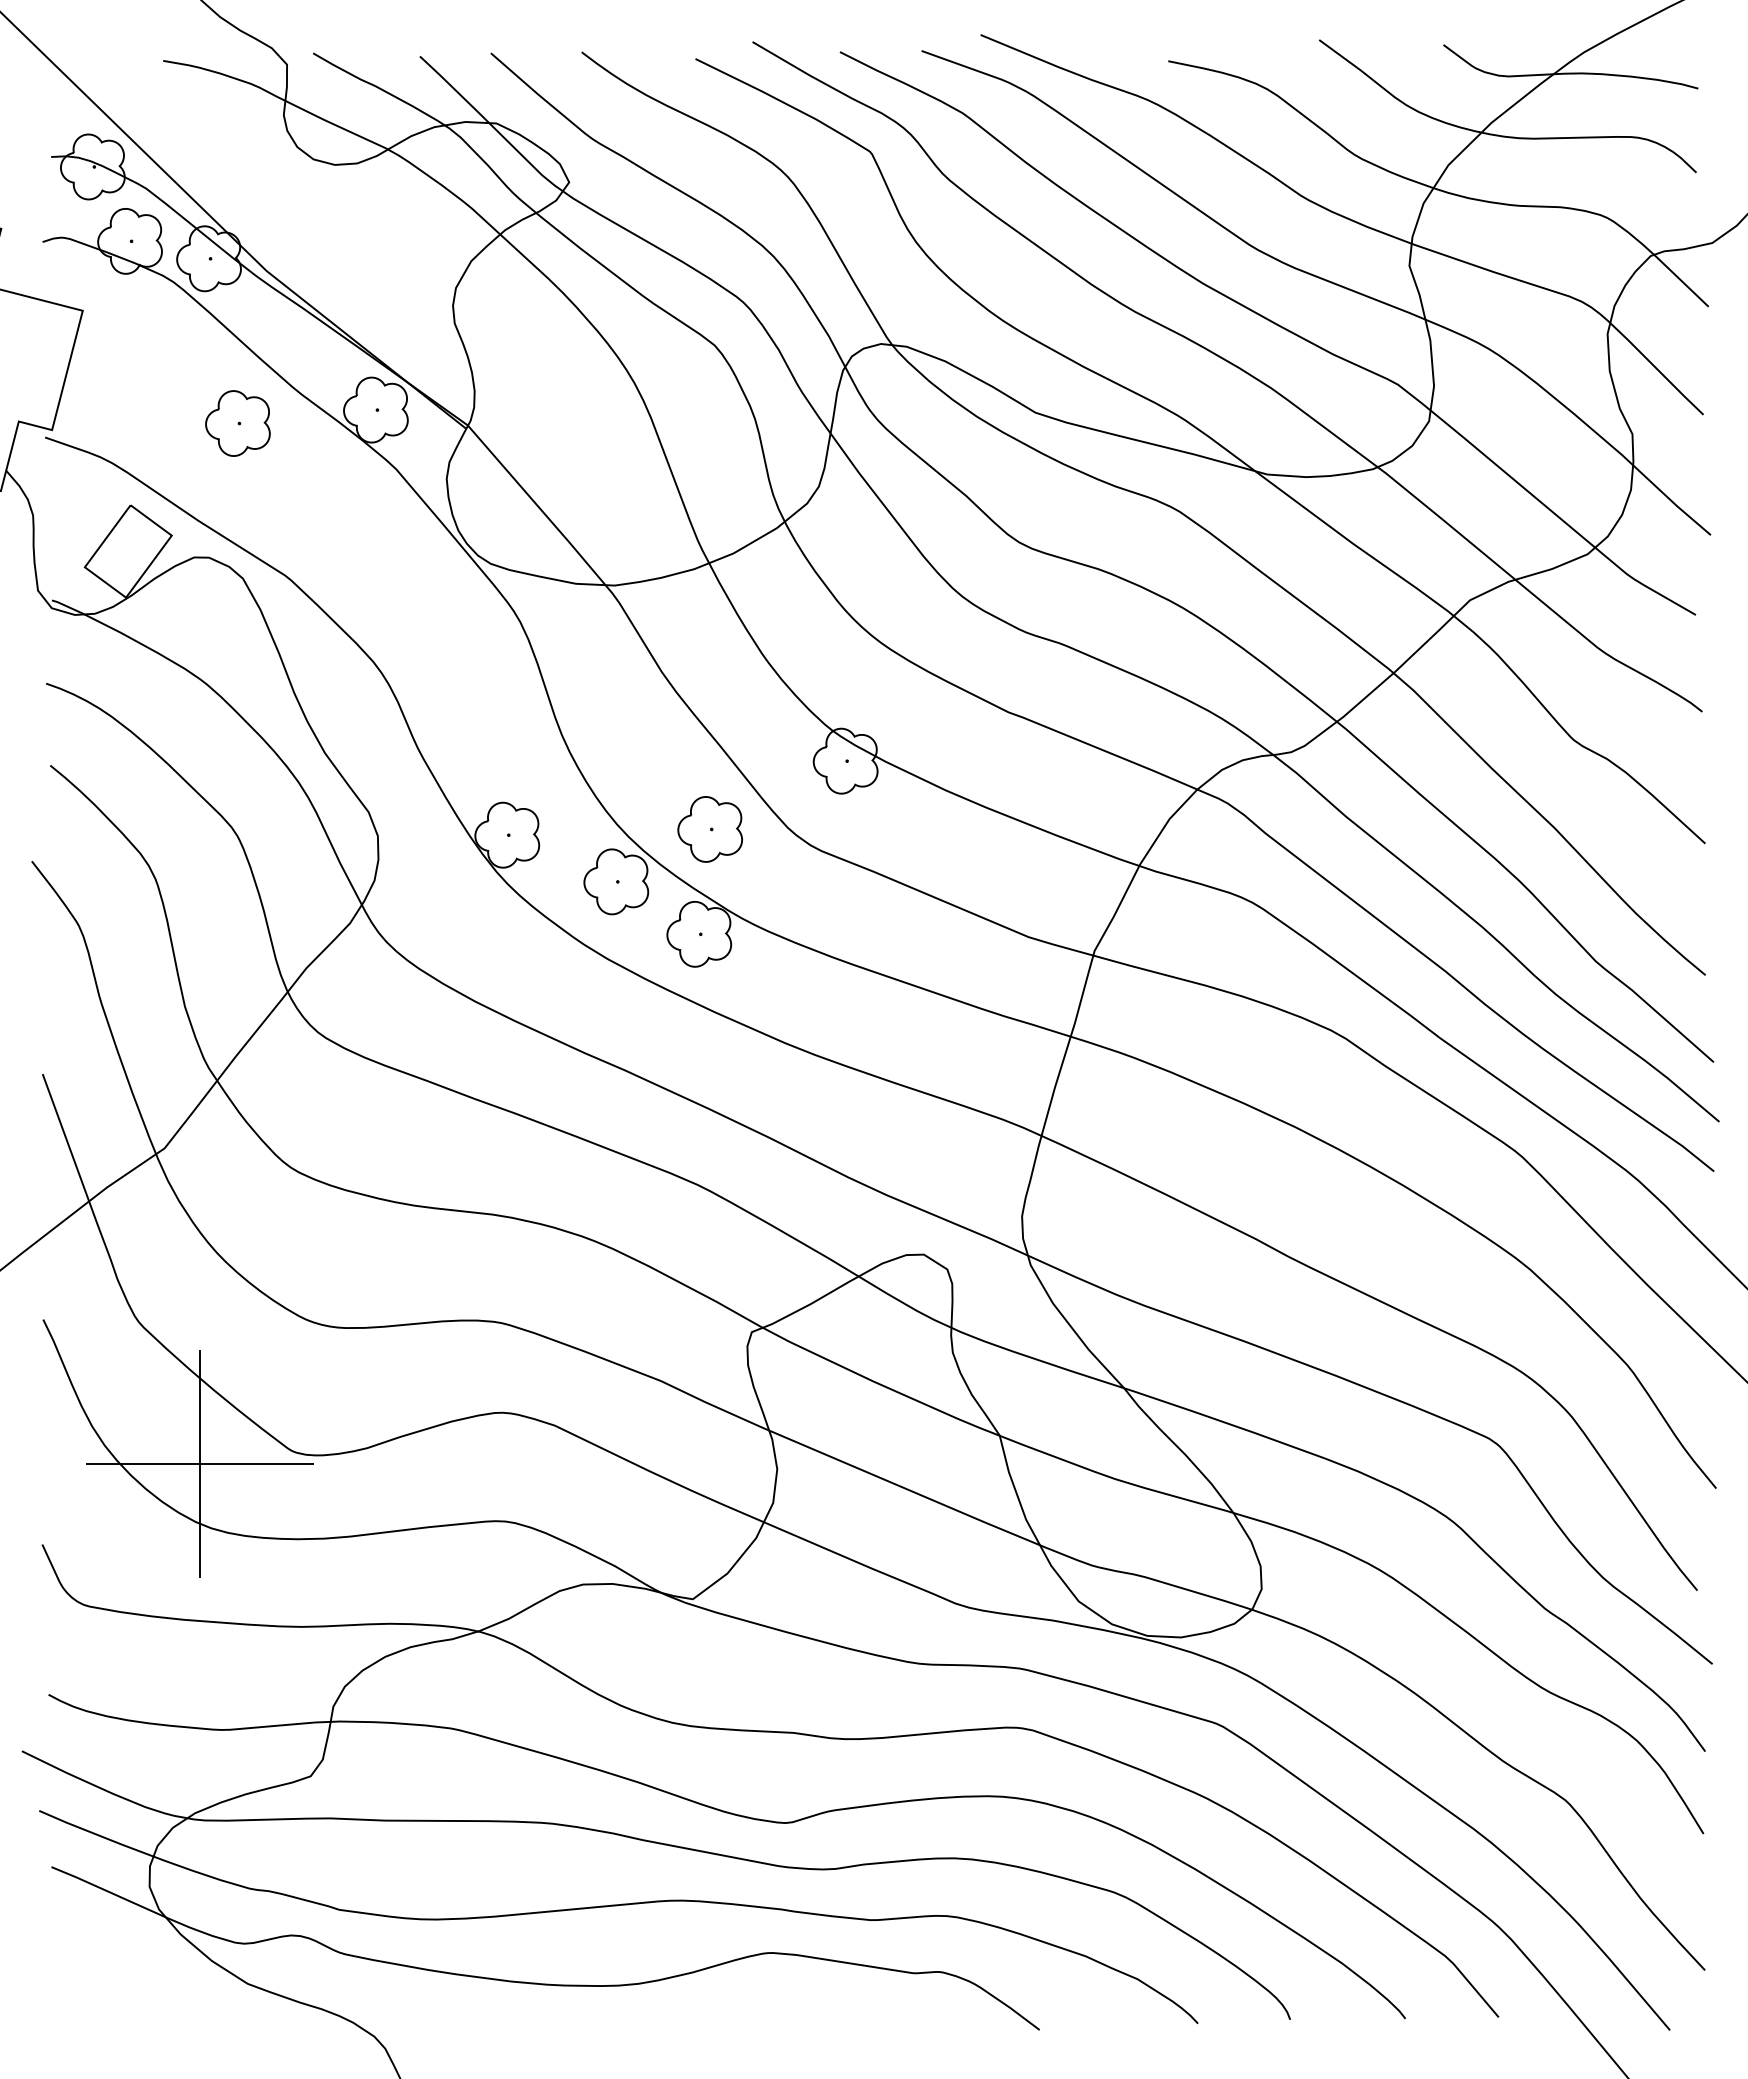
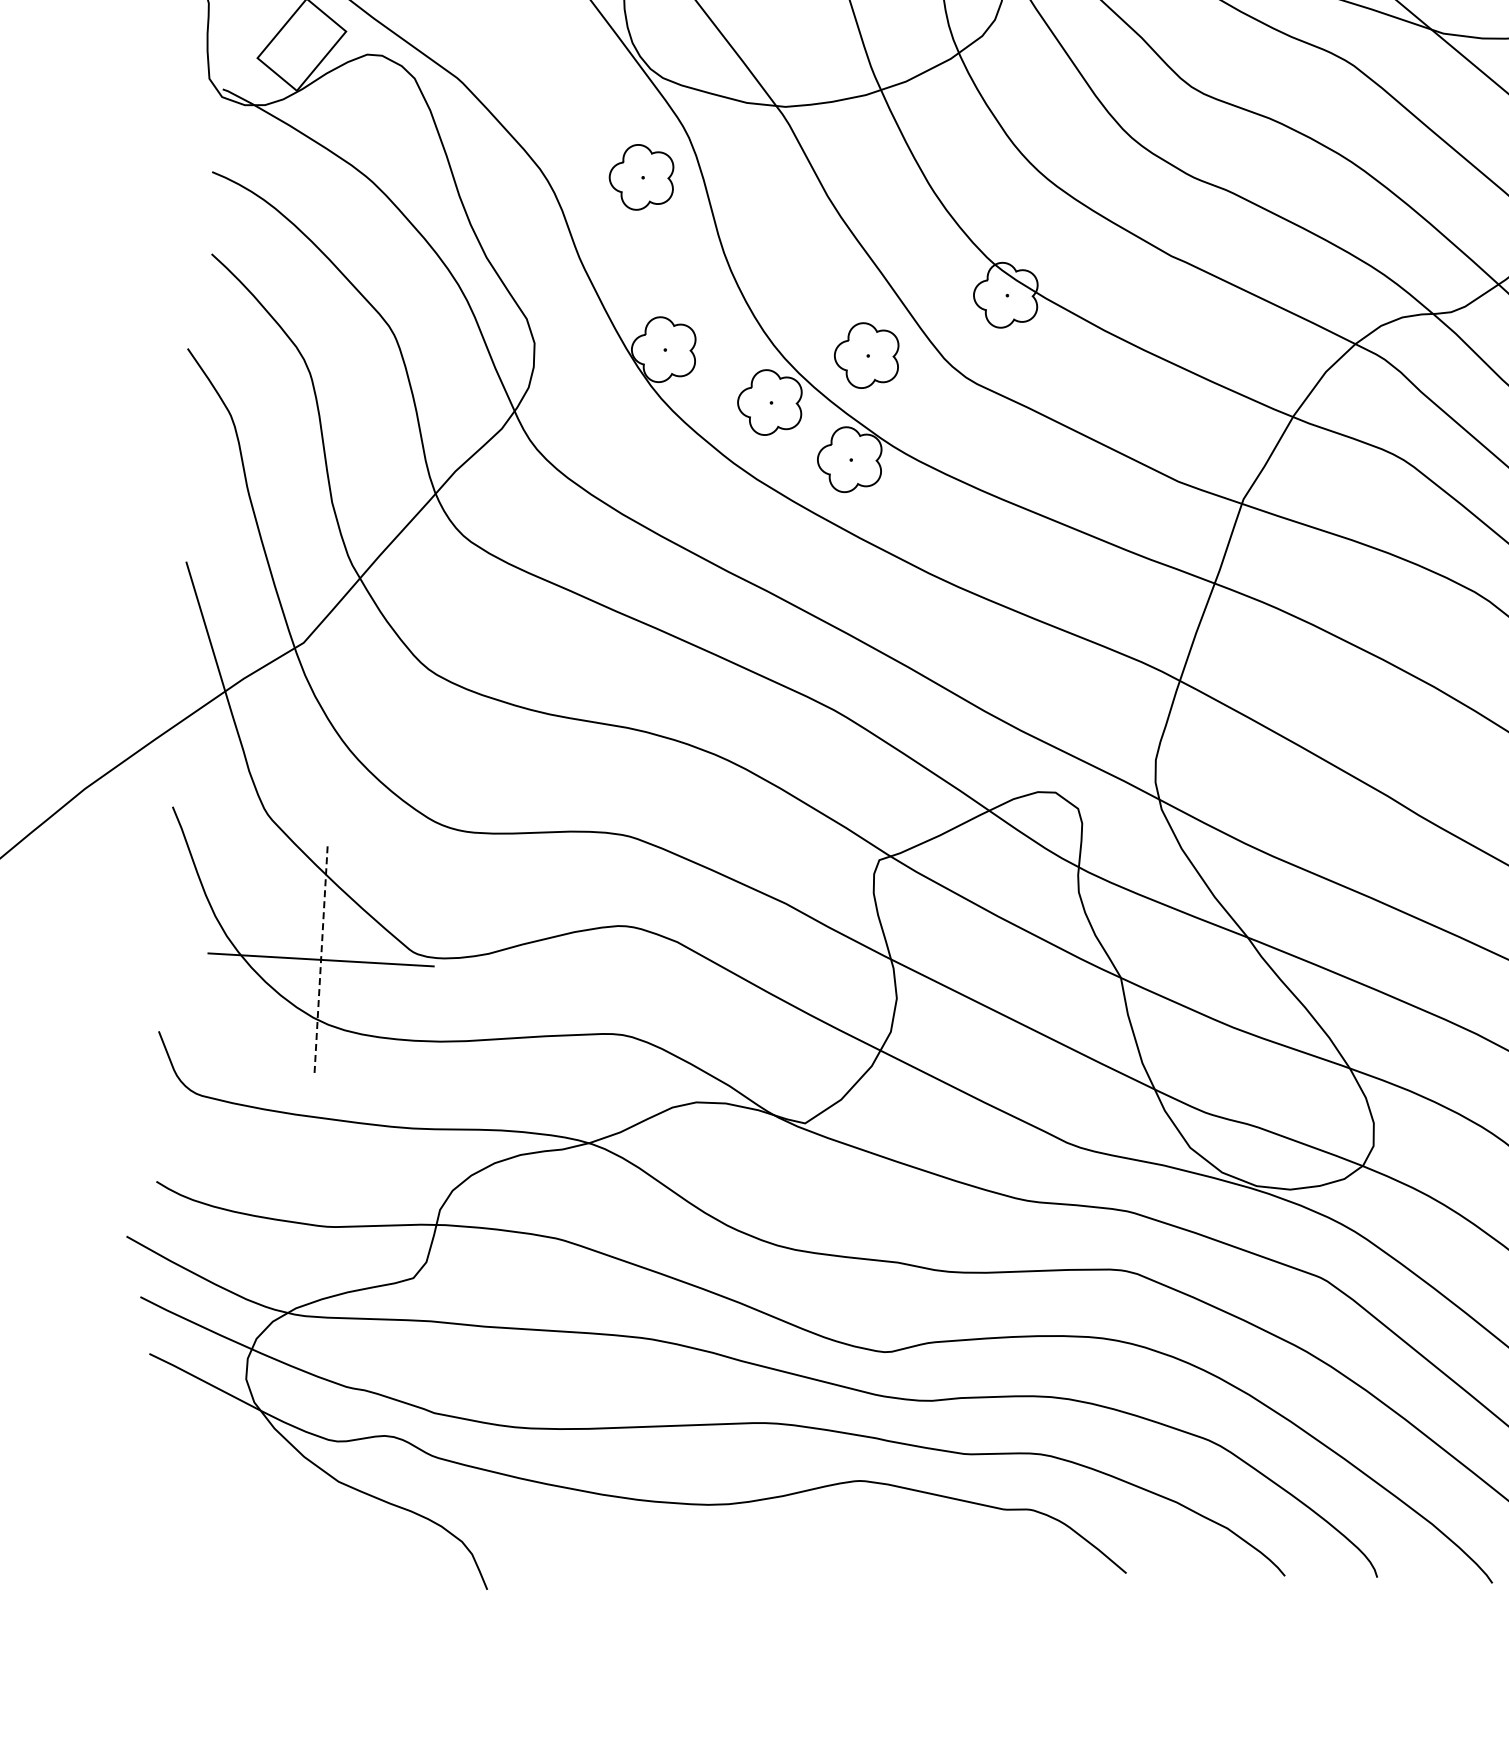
part: (475, 664) -> (641, 177), added
line: (200, 1463) -> (321, 959), solid -> dashed

